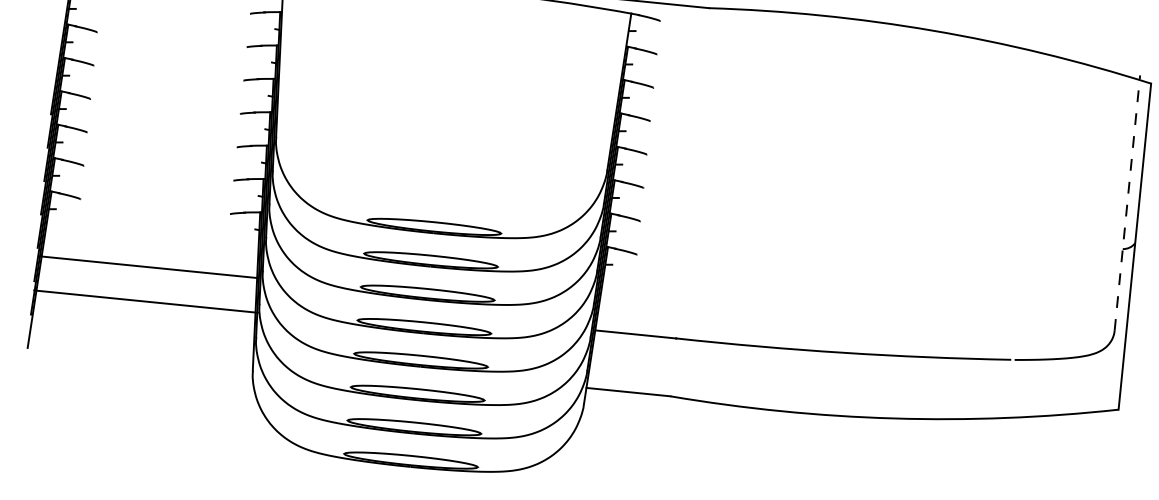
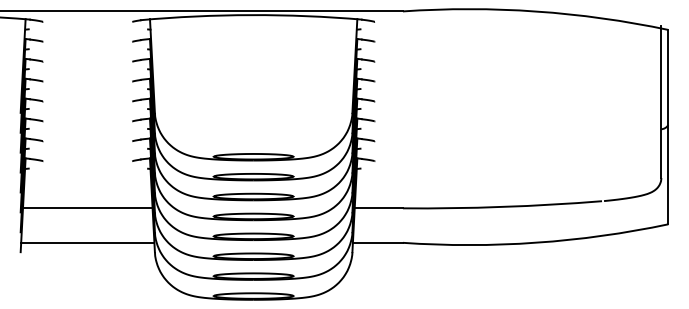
line: (1127, 202) -> (661, 101), dashed -> solid
line: (148, 267) -> (87, 208), moved
line: (145, 301) -> (87, 242), moved

